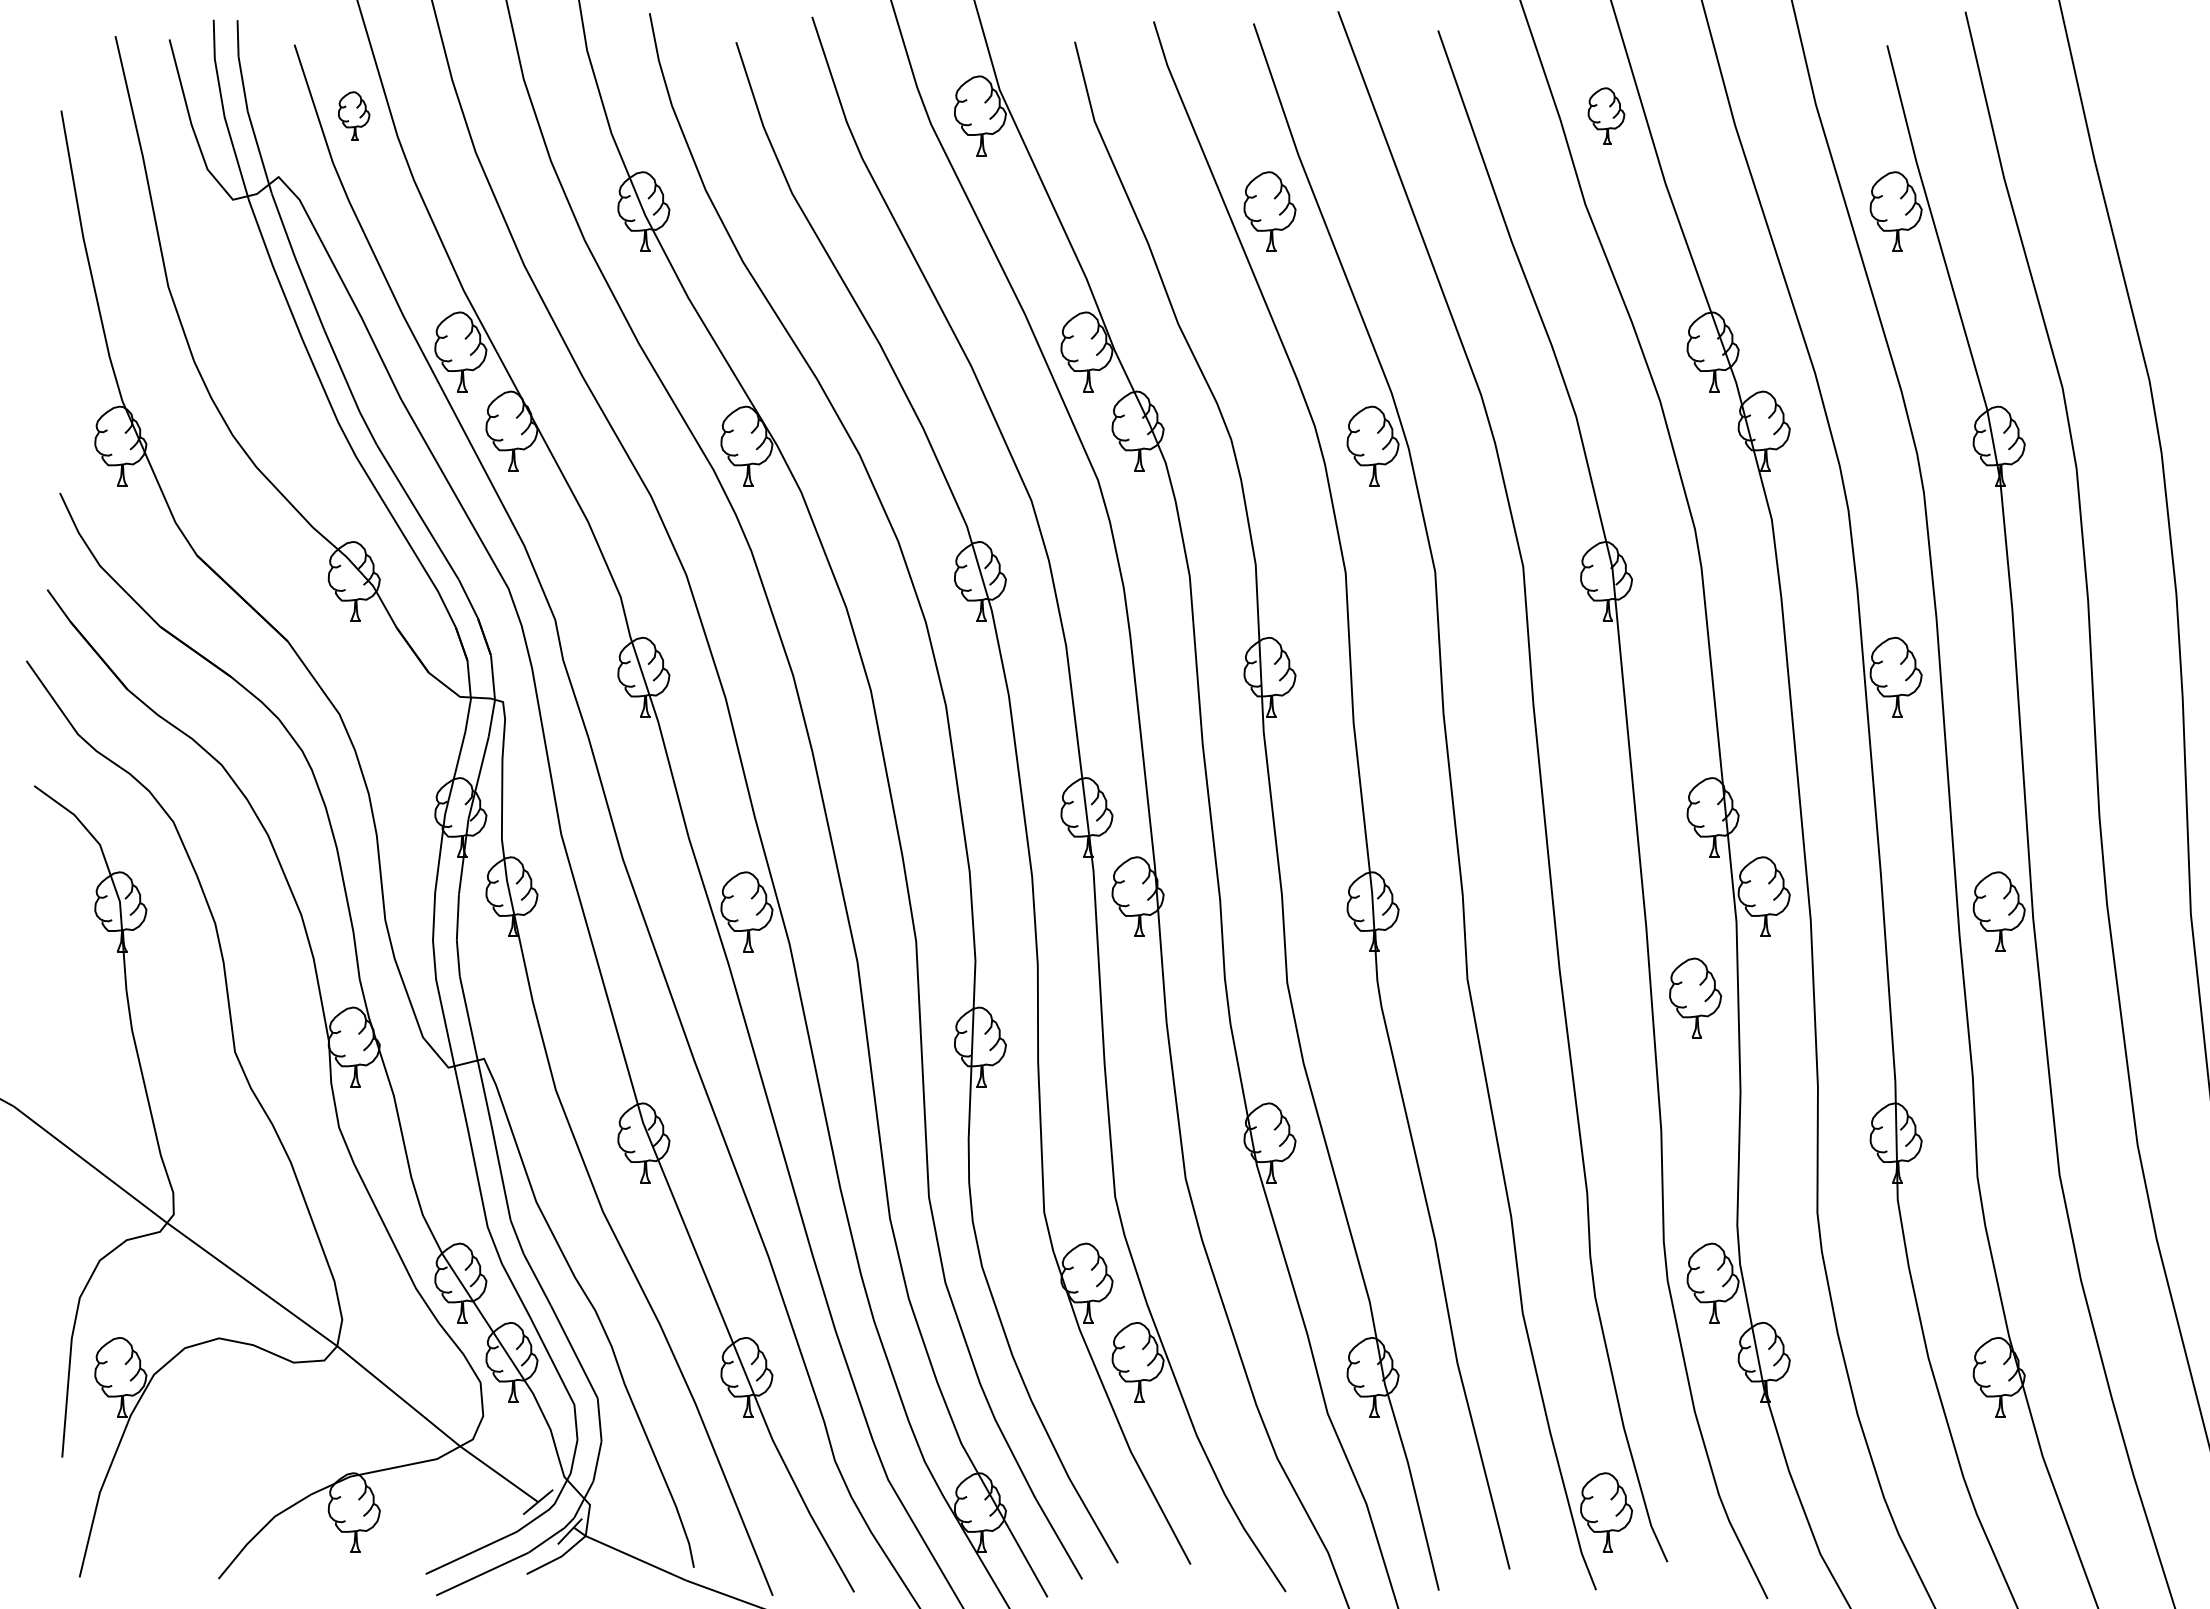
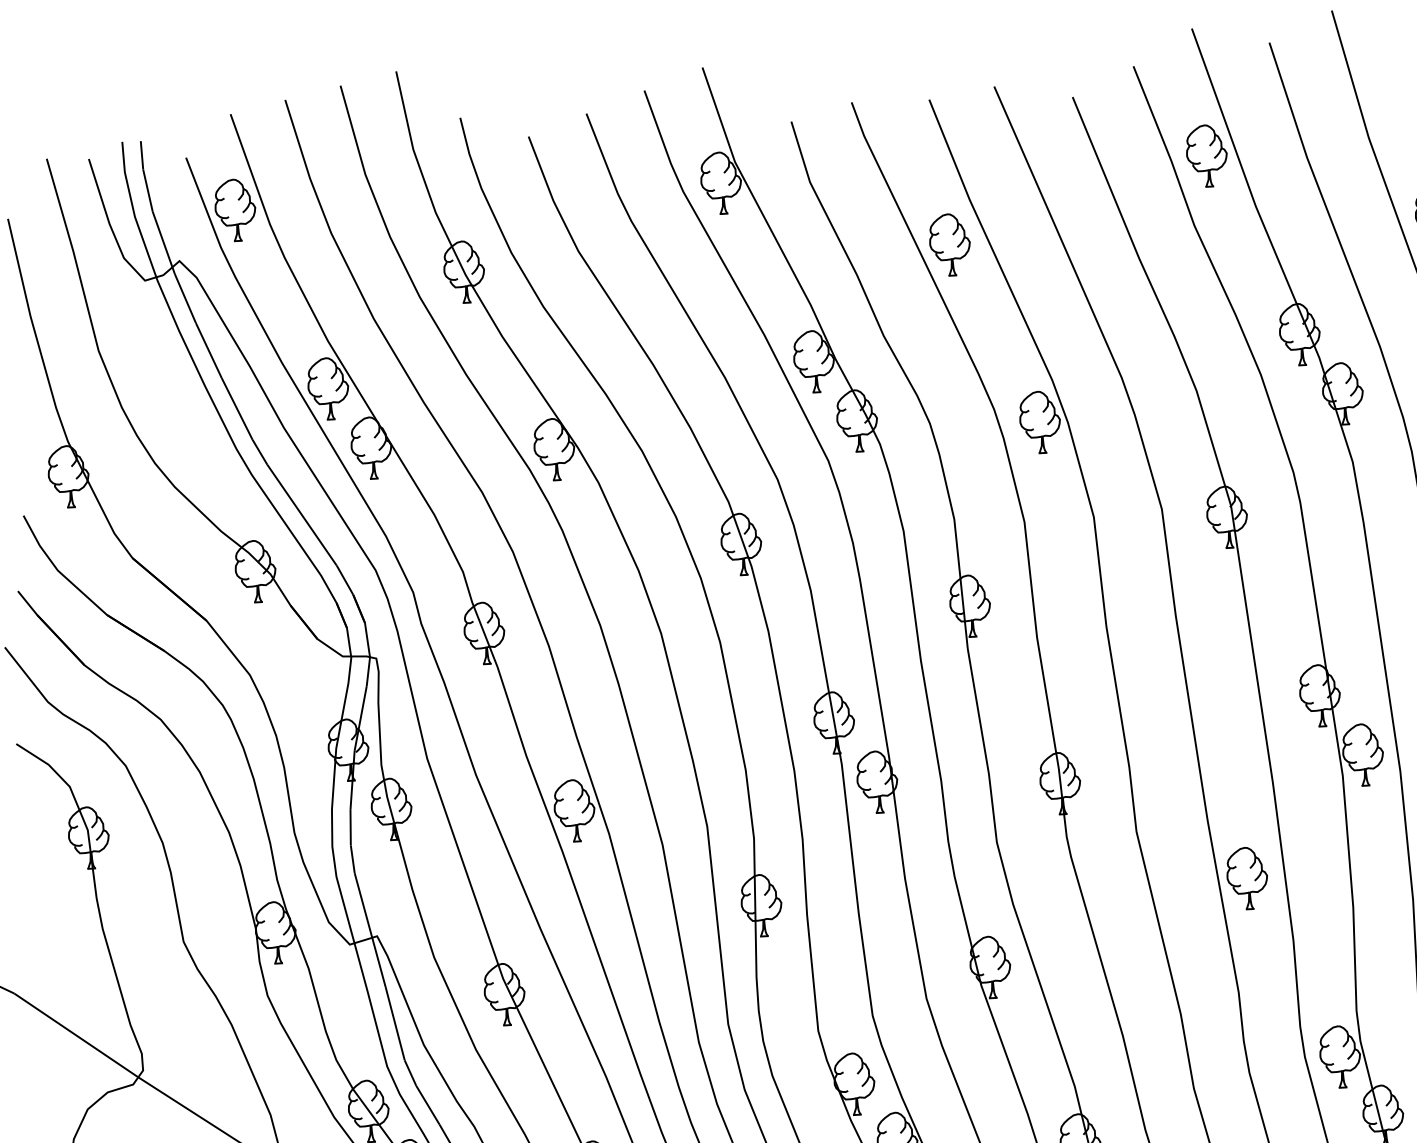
part: (353, 115) -> (234, 210), size x1.67
part: (1606, 115) -> (1206, 155), size x1.43
part: (1695, 997) -> (1247, 877), moved

